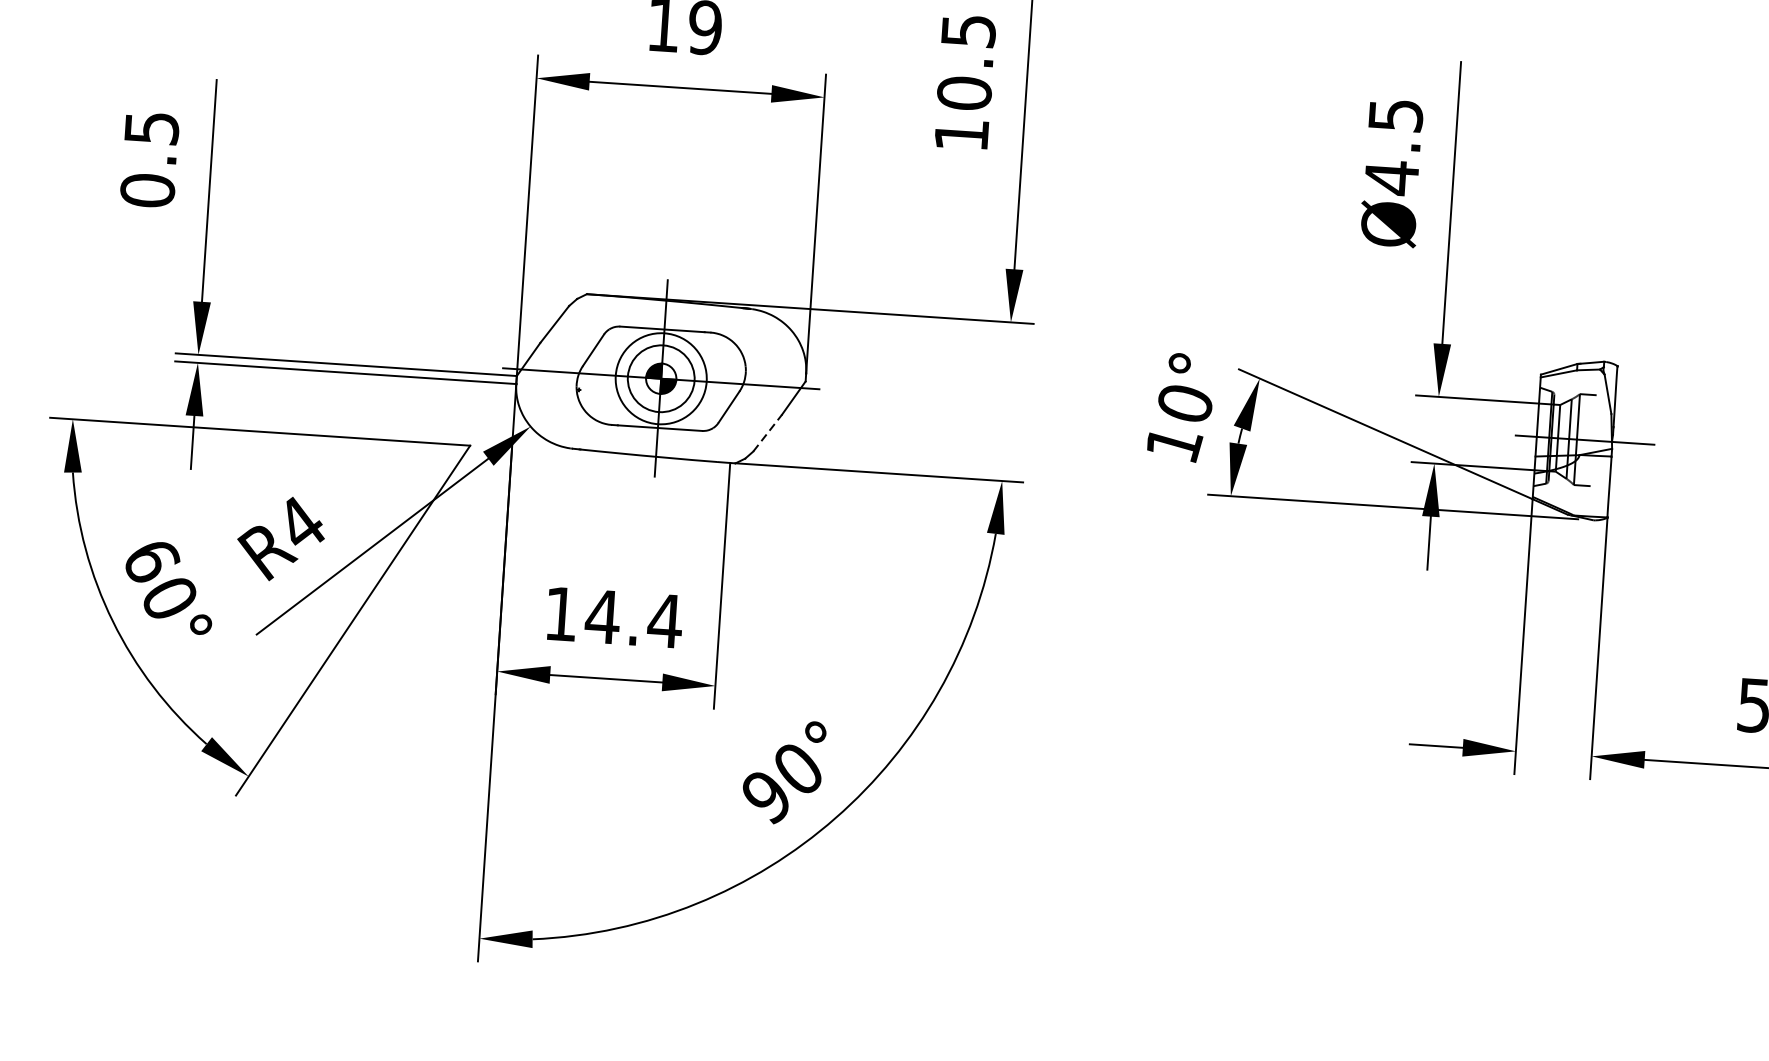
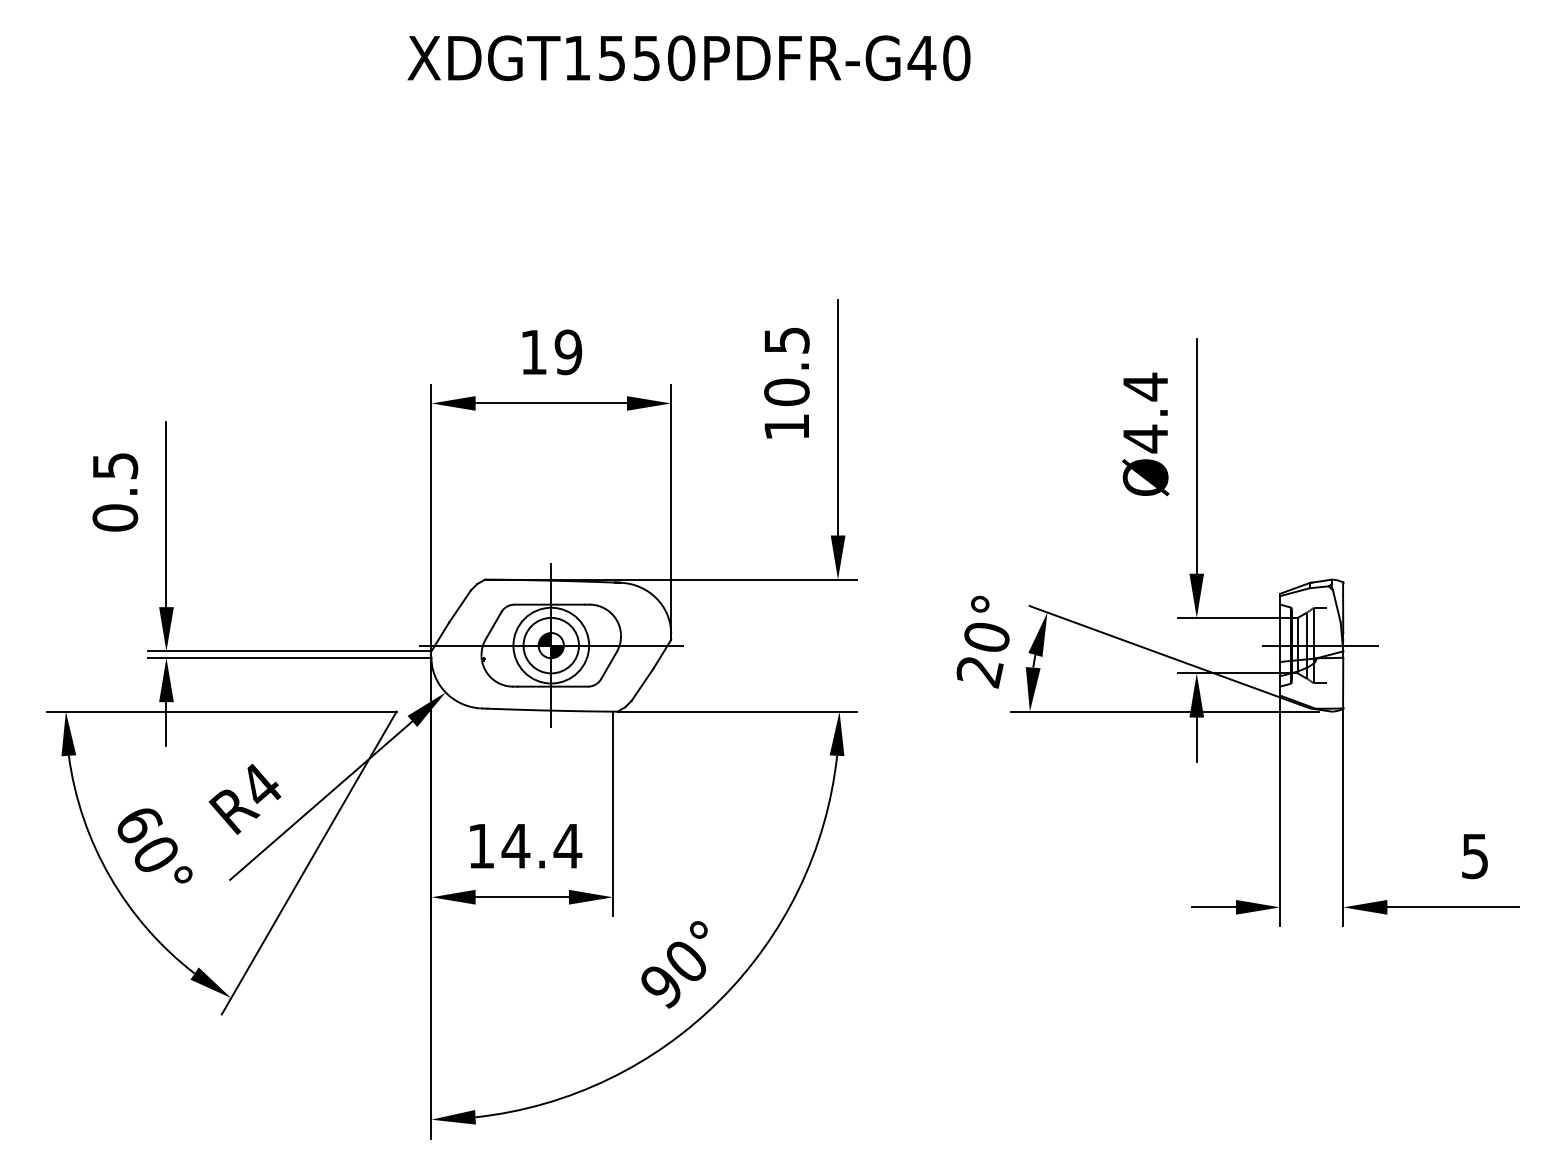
text: (1395, 114) -> (1145, 386), Ø4.5 -> Ø4.4
line: (767, 432) -> (642, 684), dashed -> solid
text: (1173, 445) -> (979, 672), 10° -> 20°

